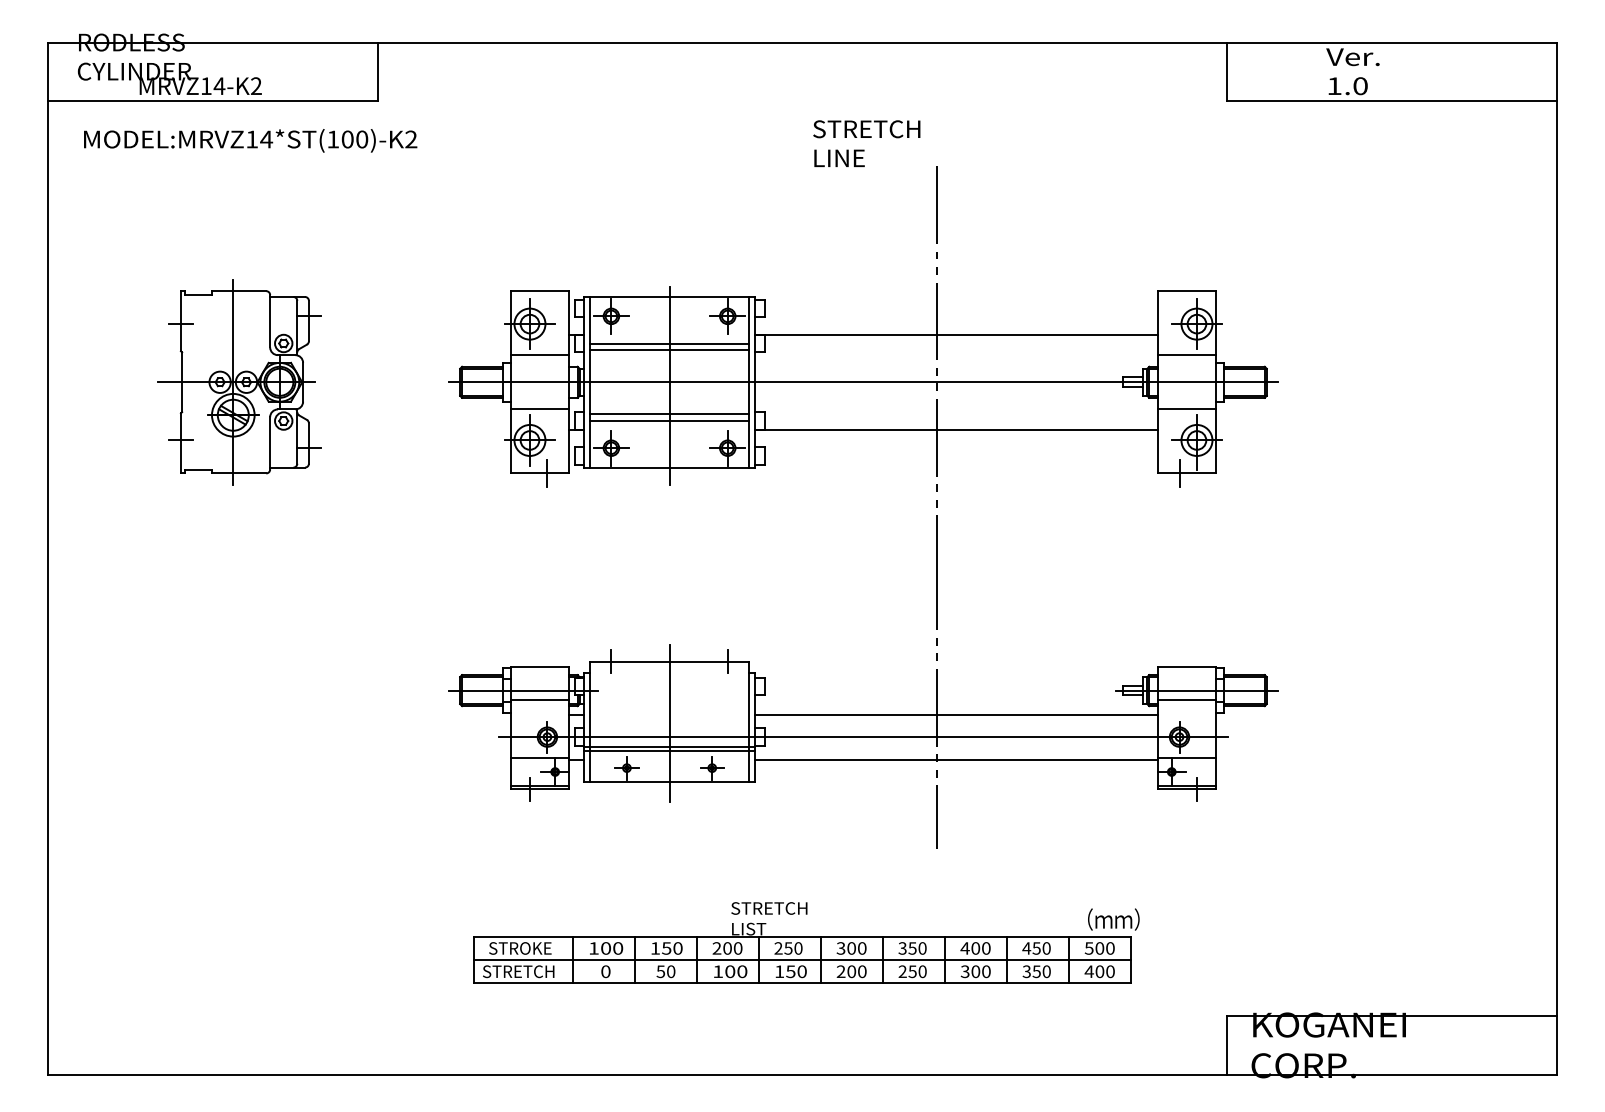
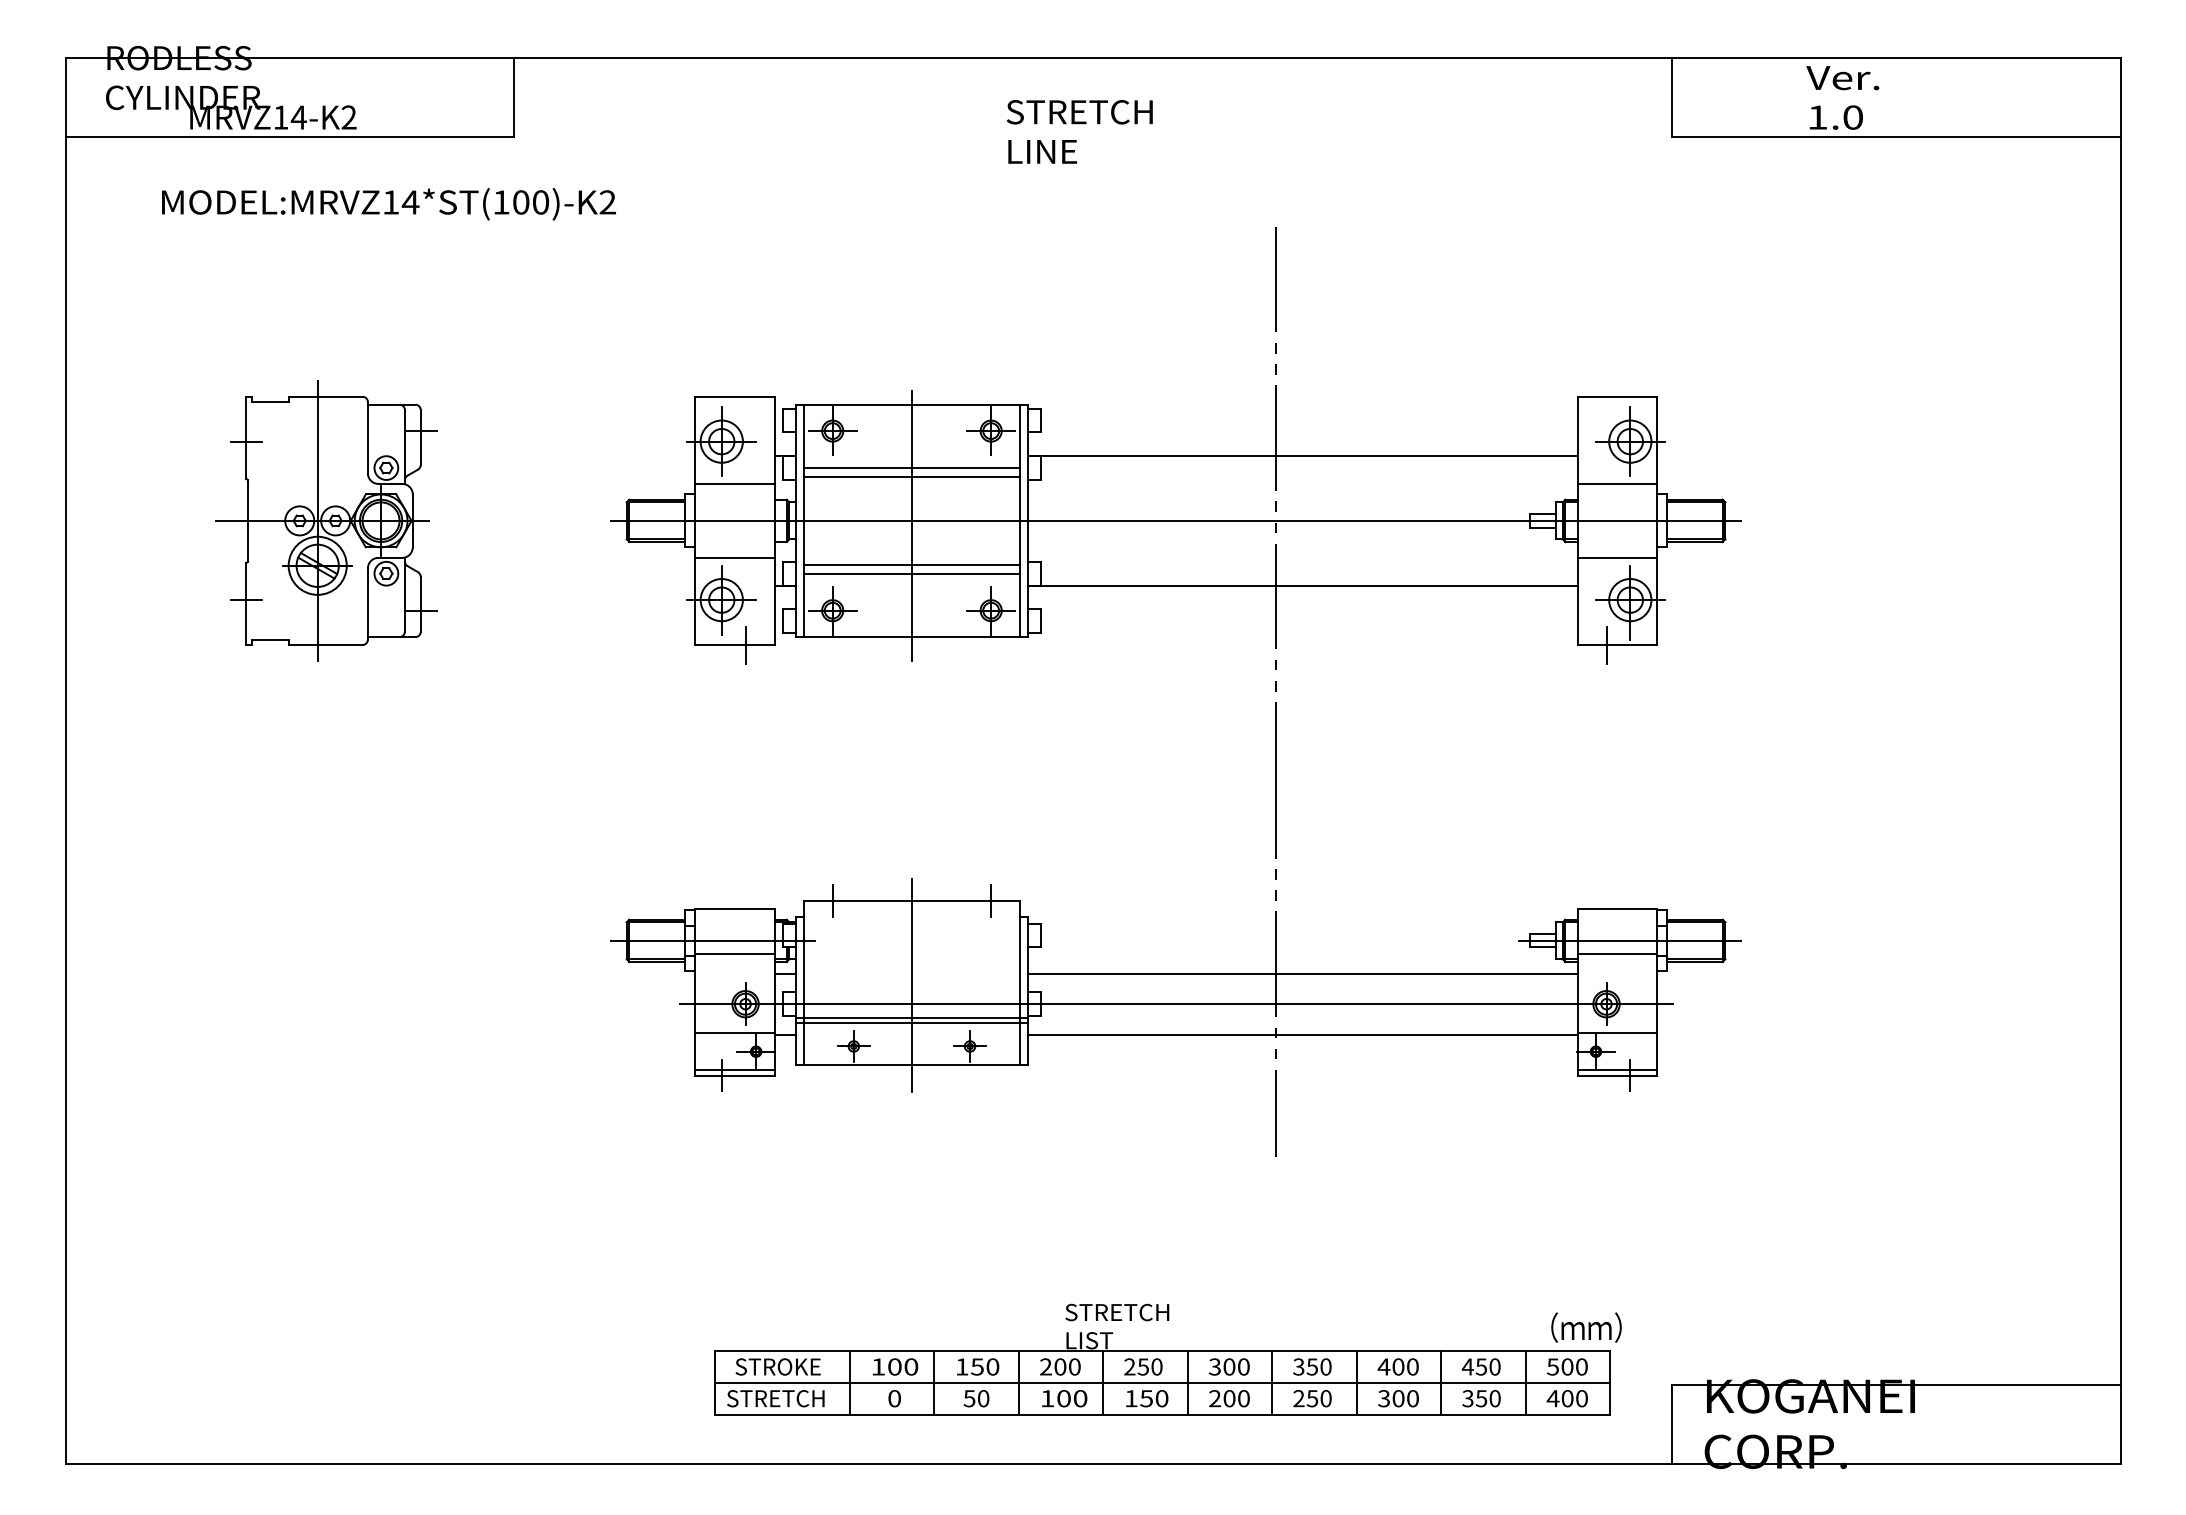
text: (250, 140) -> (388, 203), moved
text: (866, 143) -> (1079, 131), moved
part: (806, 942) -> (1167, 1358), moved

